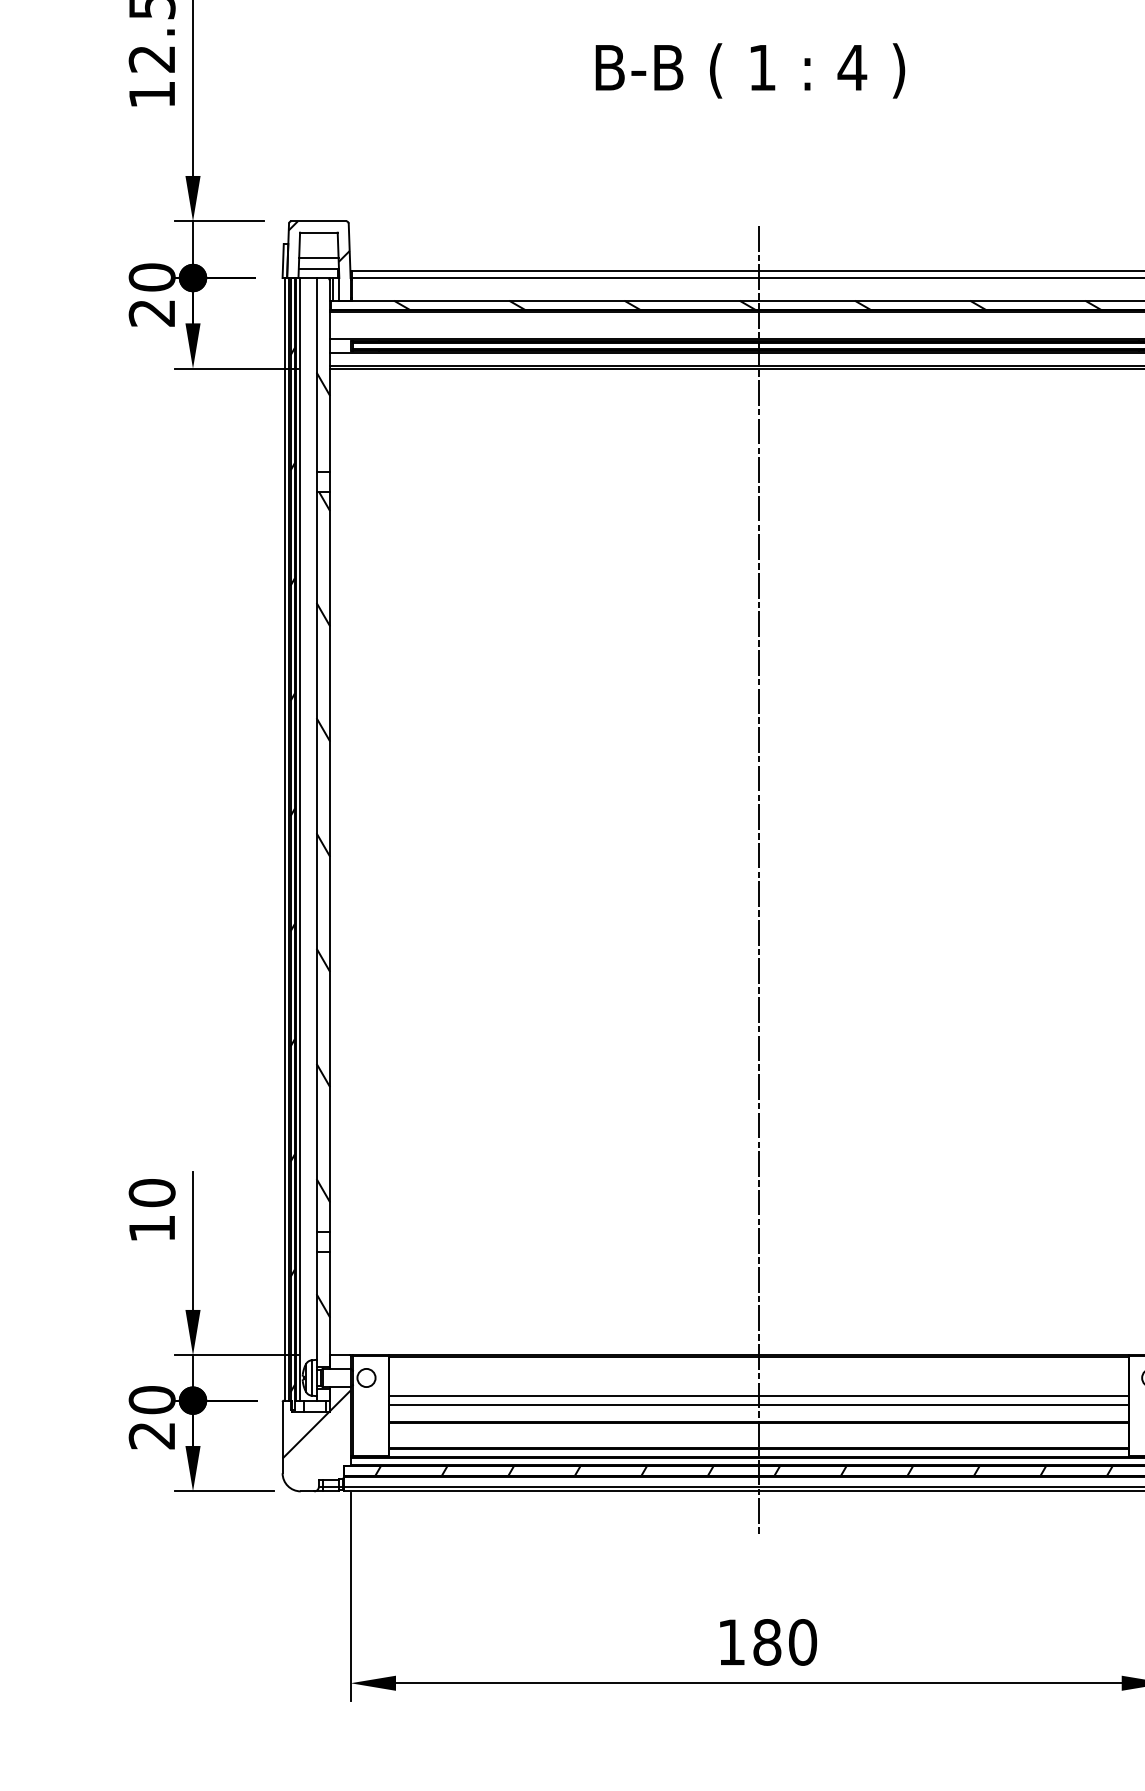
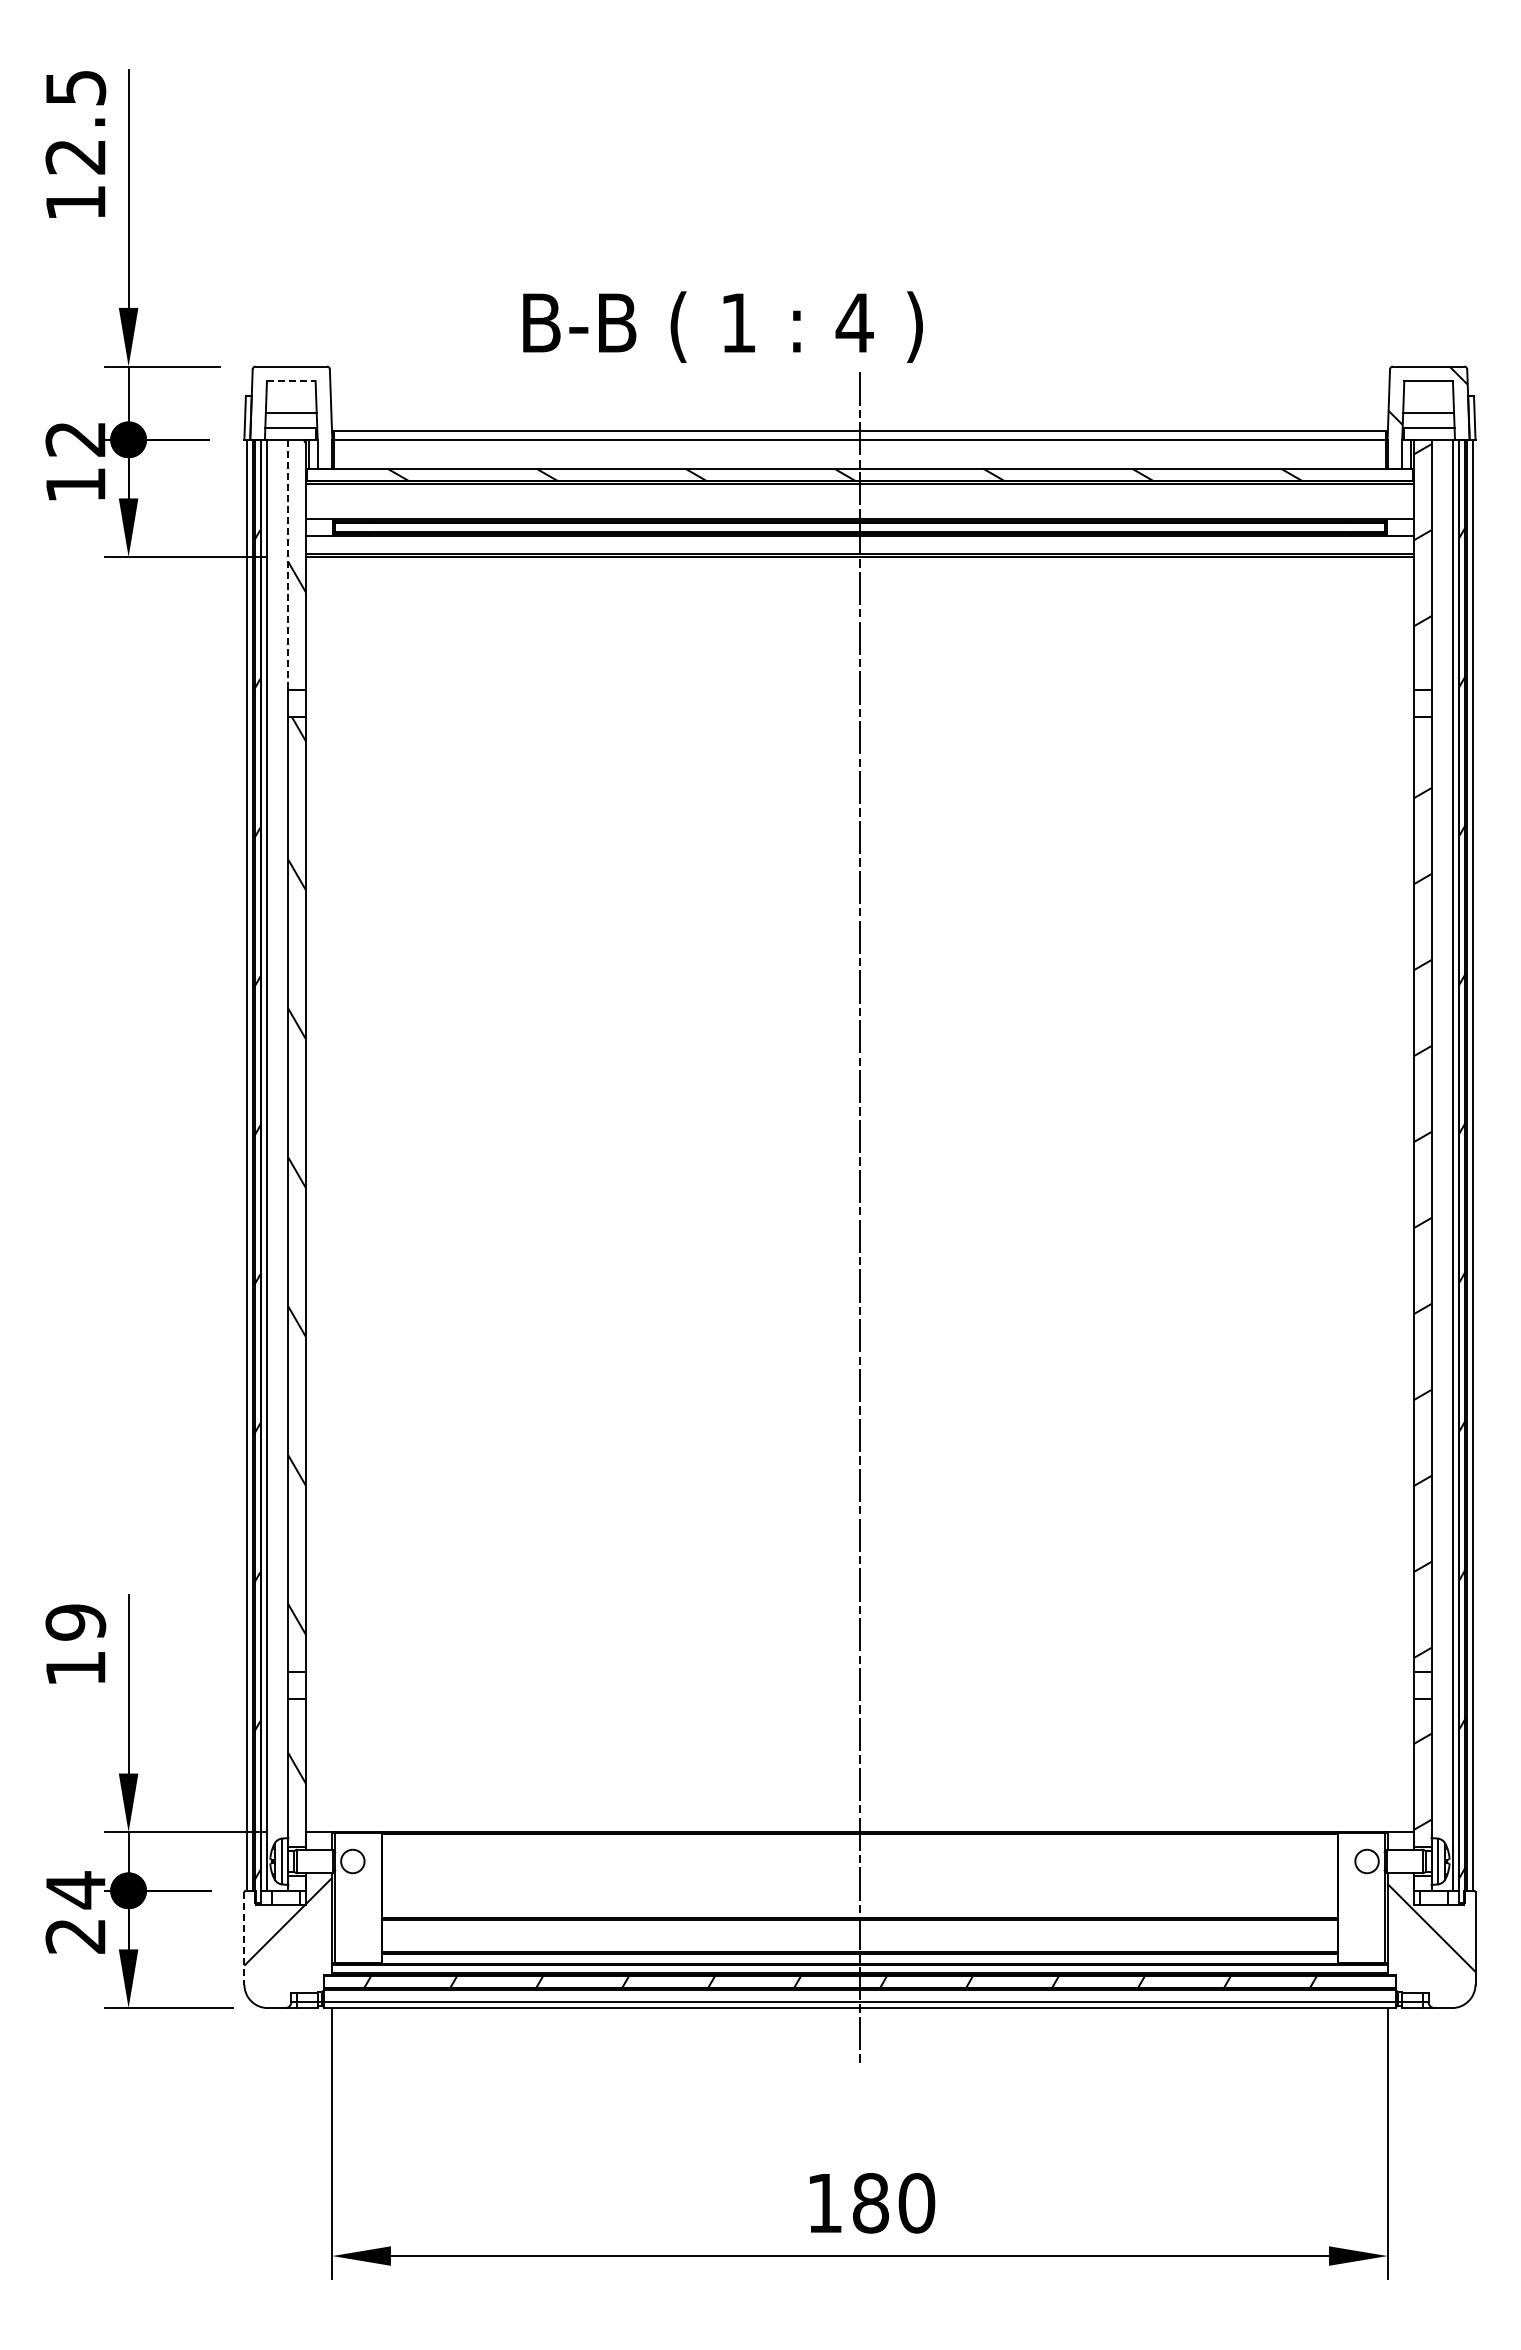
text: (750, 70) -> (722, 326), moved
line: (319, 232) -> (291, 381), solid -> dashed
hatch: (319, 241) -> (291, 392), removed
text: (151, 294) -> (75, 461), 20 -> 12
line: (316, 375) -> (288, 565), solid -> dashed
text: (151, 1193) -> (75, 1622), 10 -> 19
line: (758, 1395) -> (859, 1884), removed
text: (151, 1400) -> (75, 1890), 20 -> 24
line: (758, 1405) -> (859, 1896), removed
line: (282, 1437) -> (244, 1938), solid -> dashed

